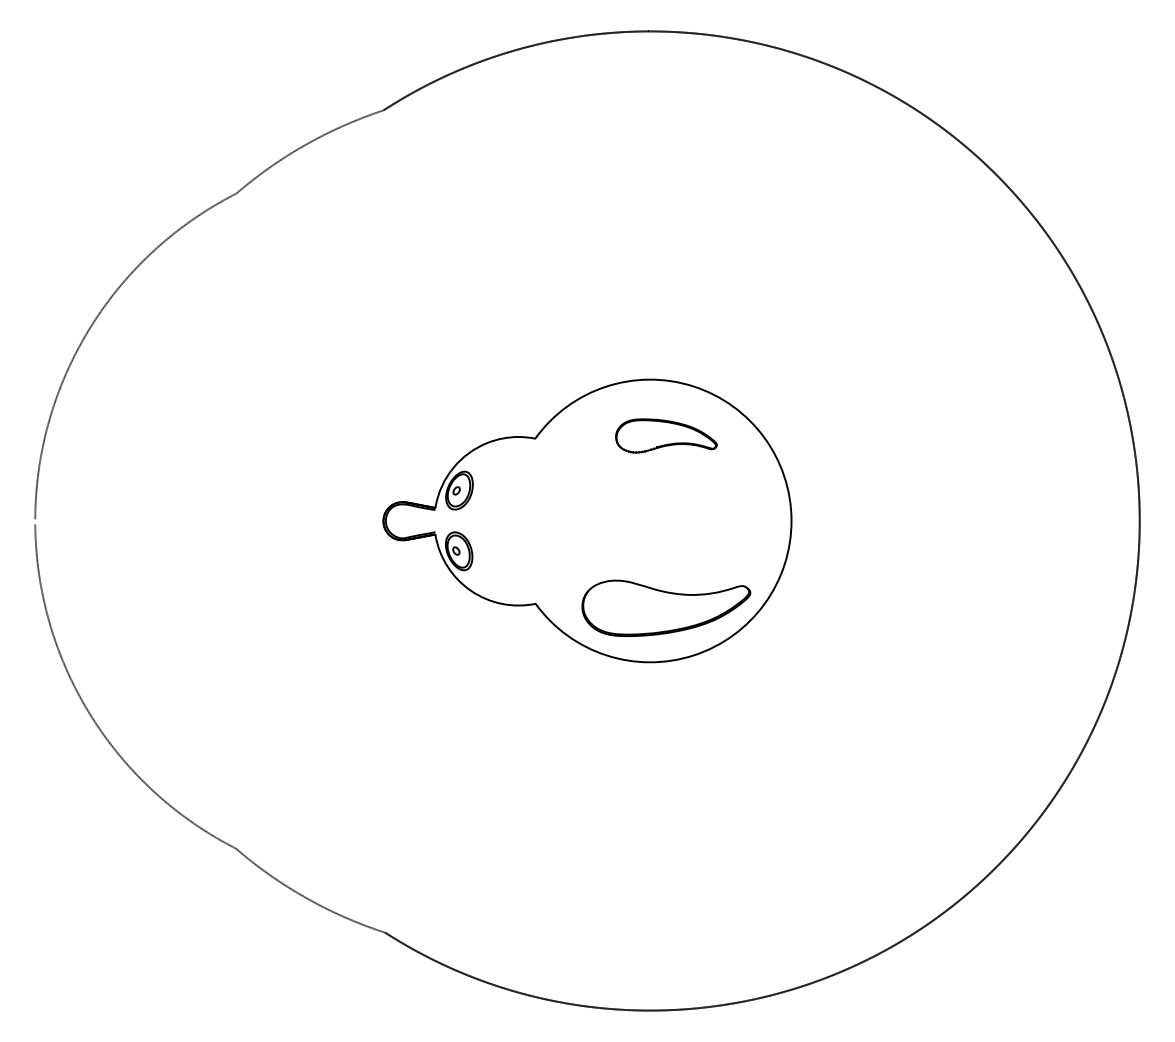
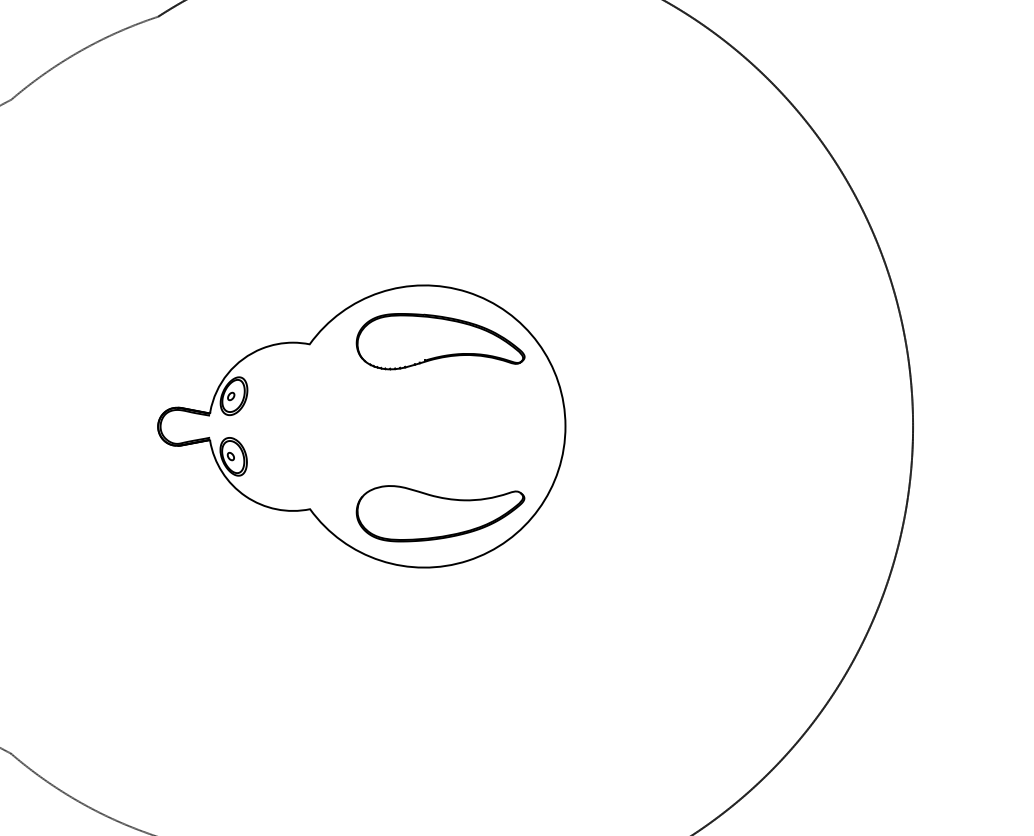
part: (666, 435) -> (440, 341), size x1.67

